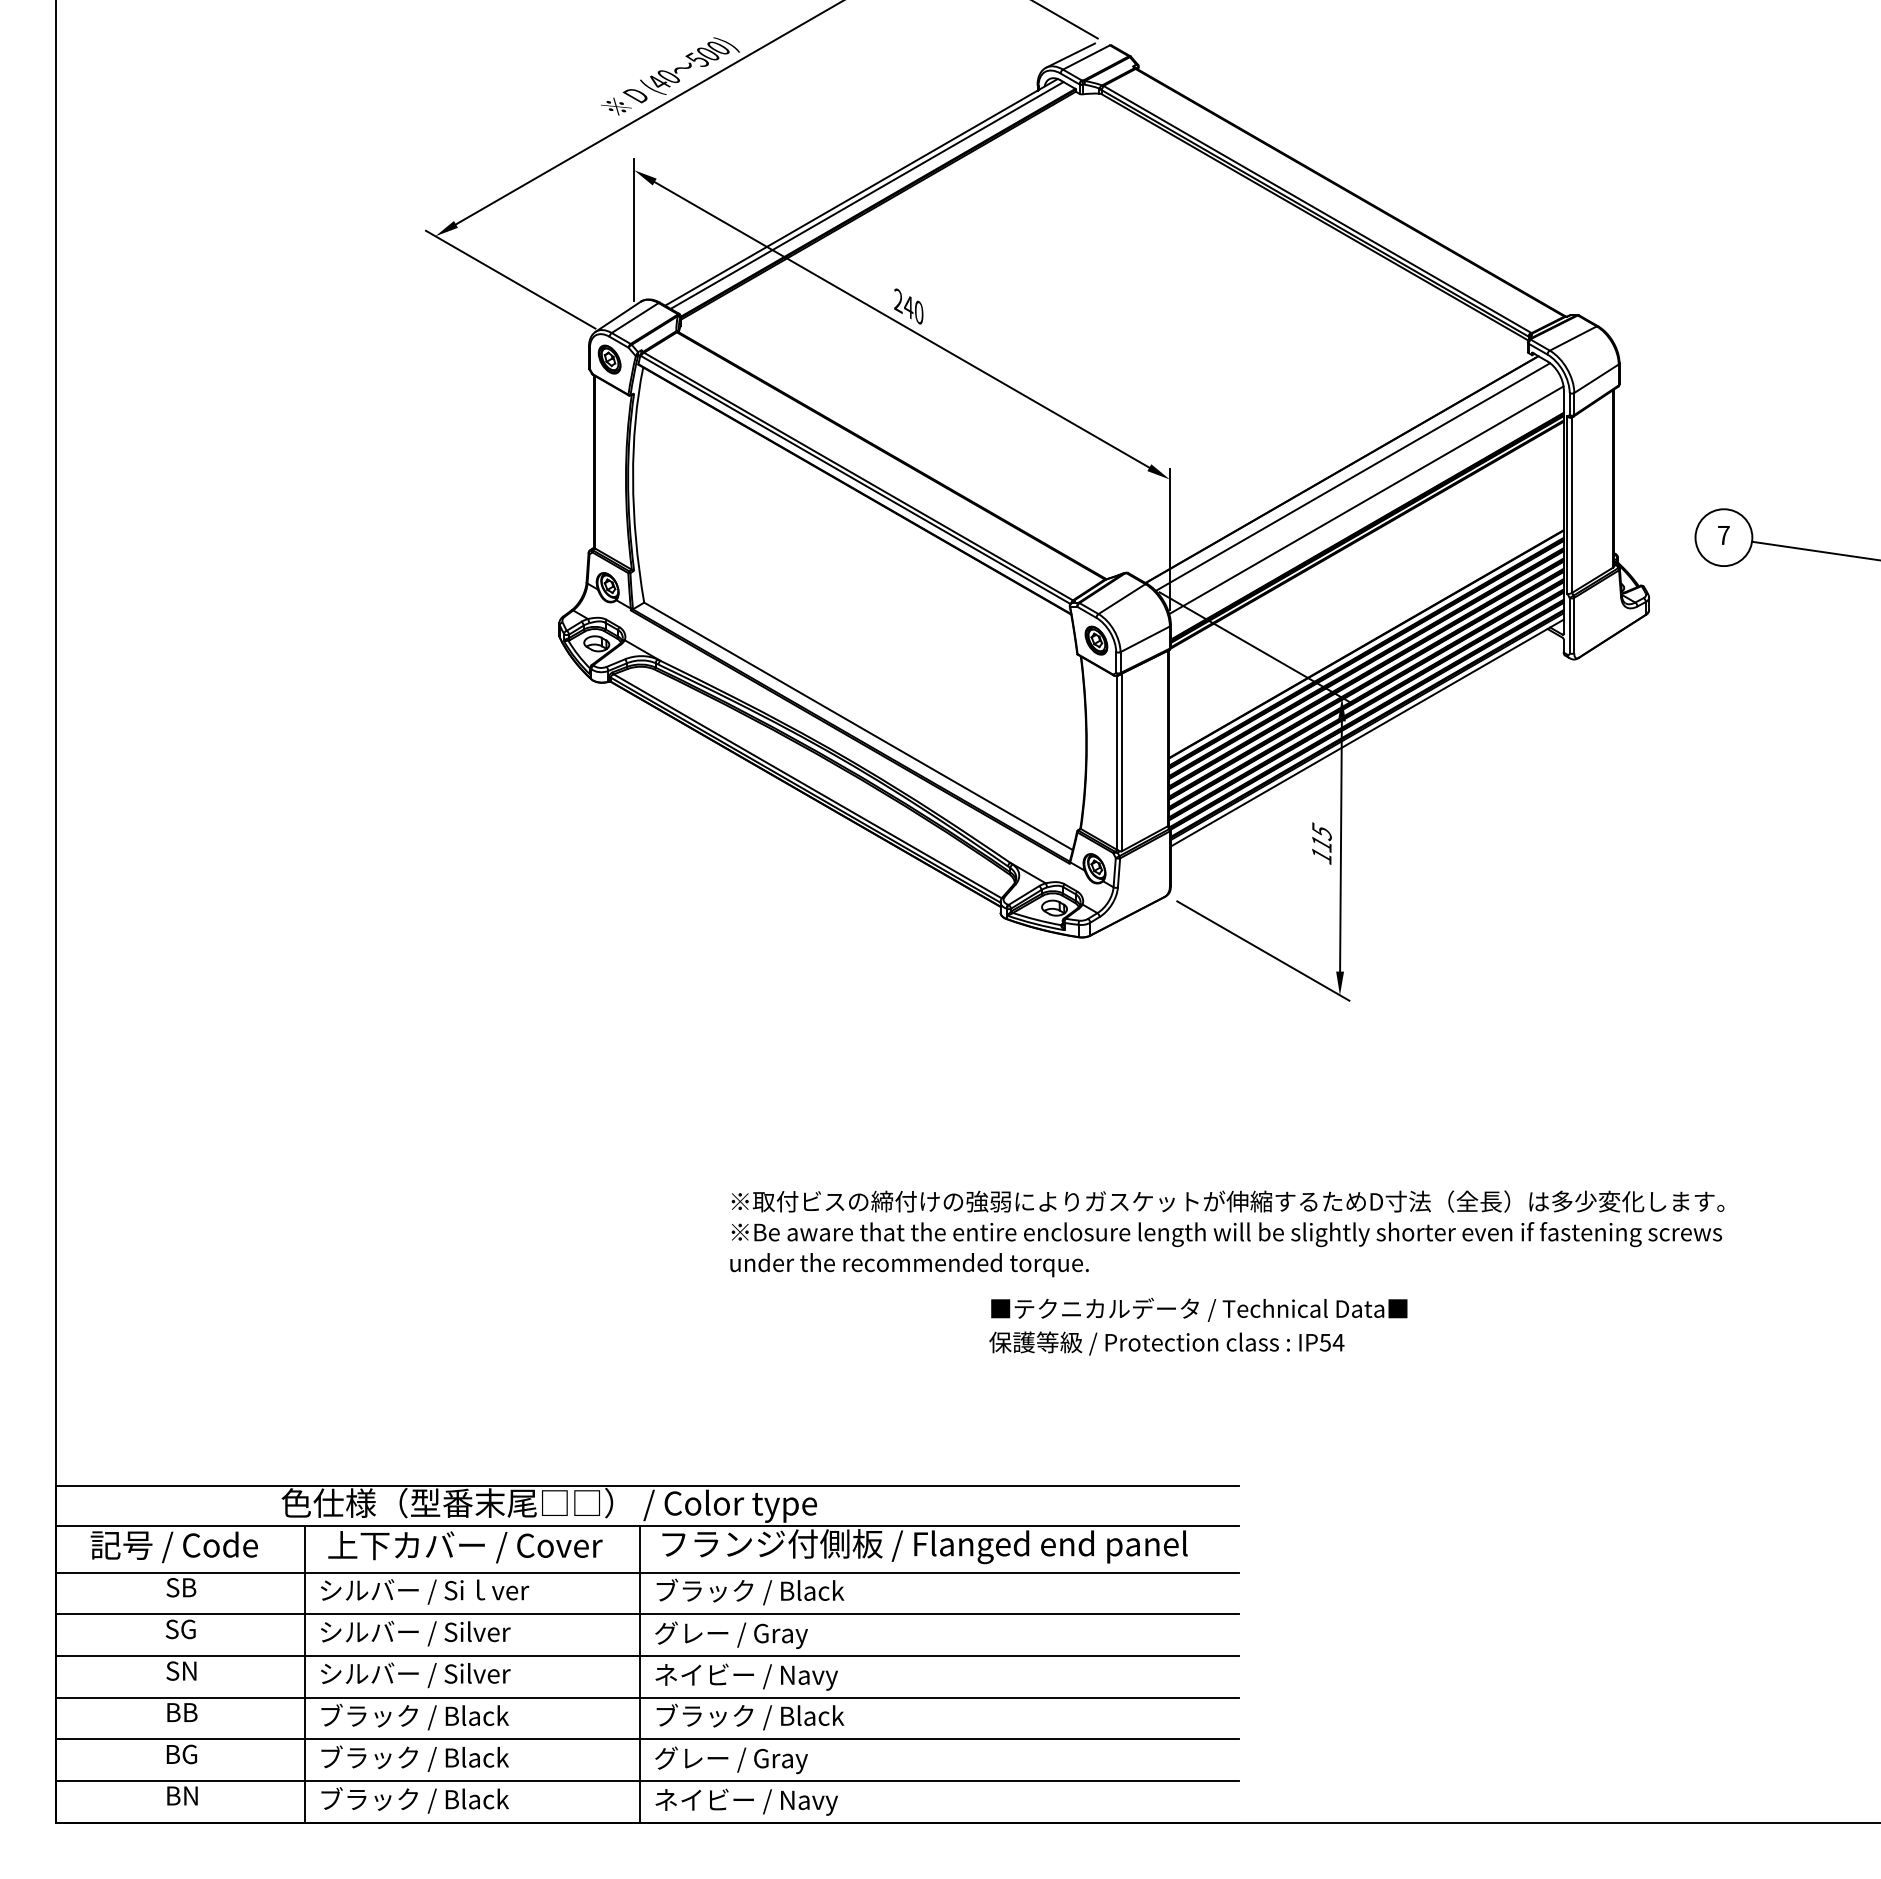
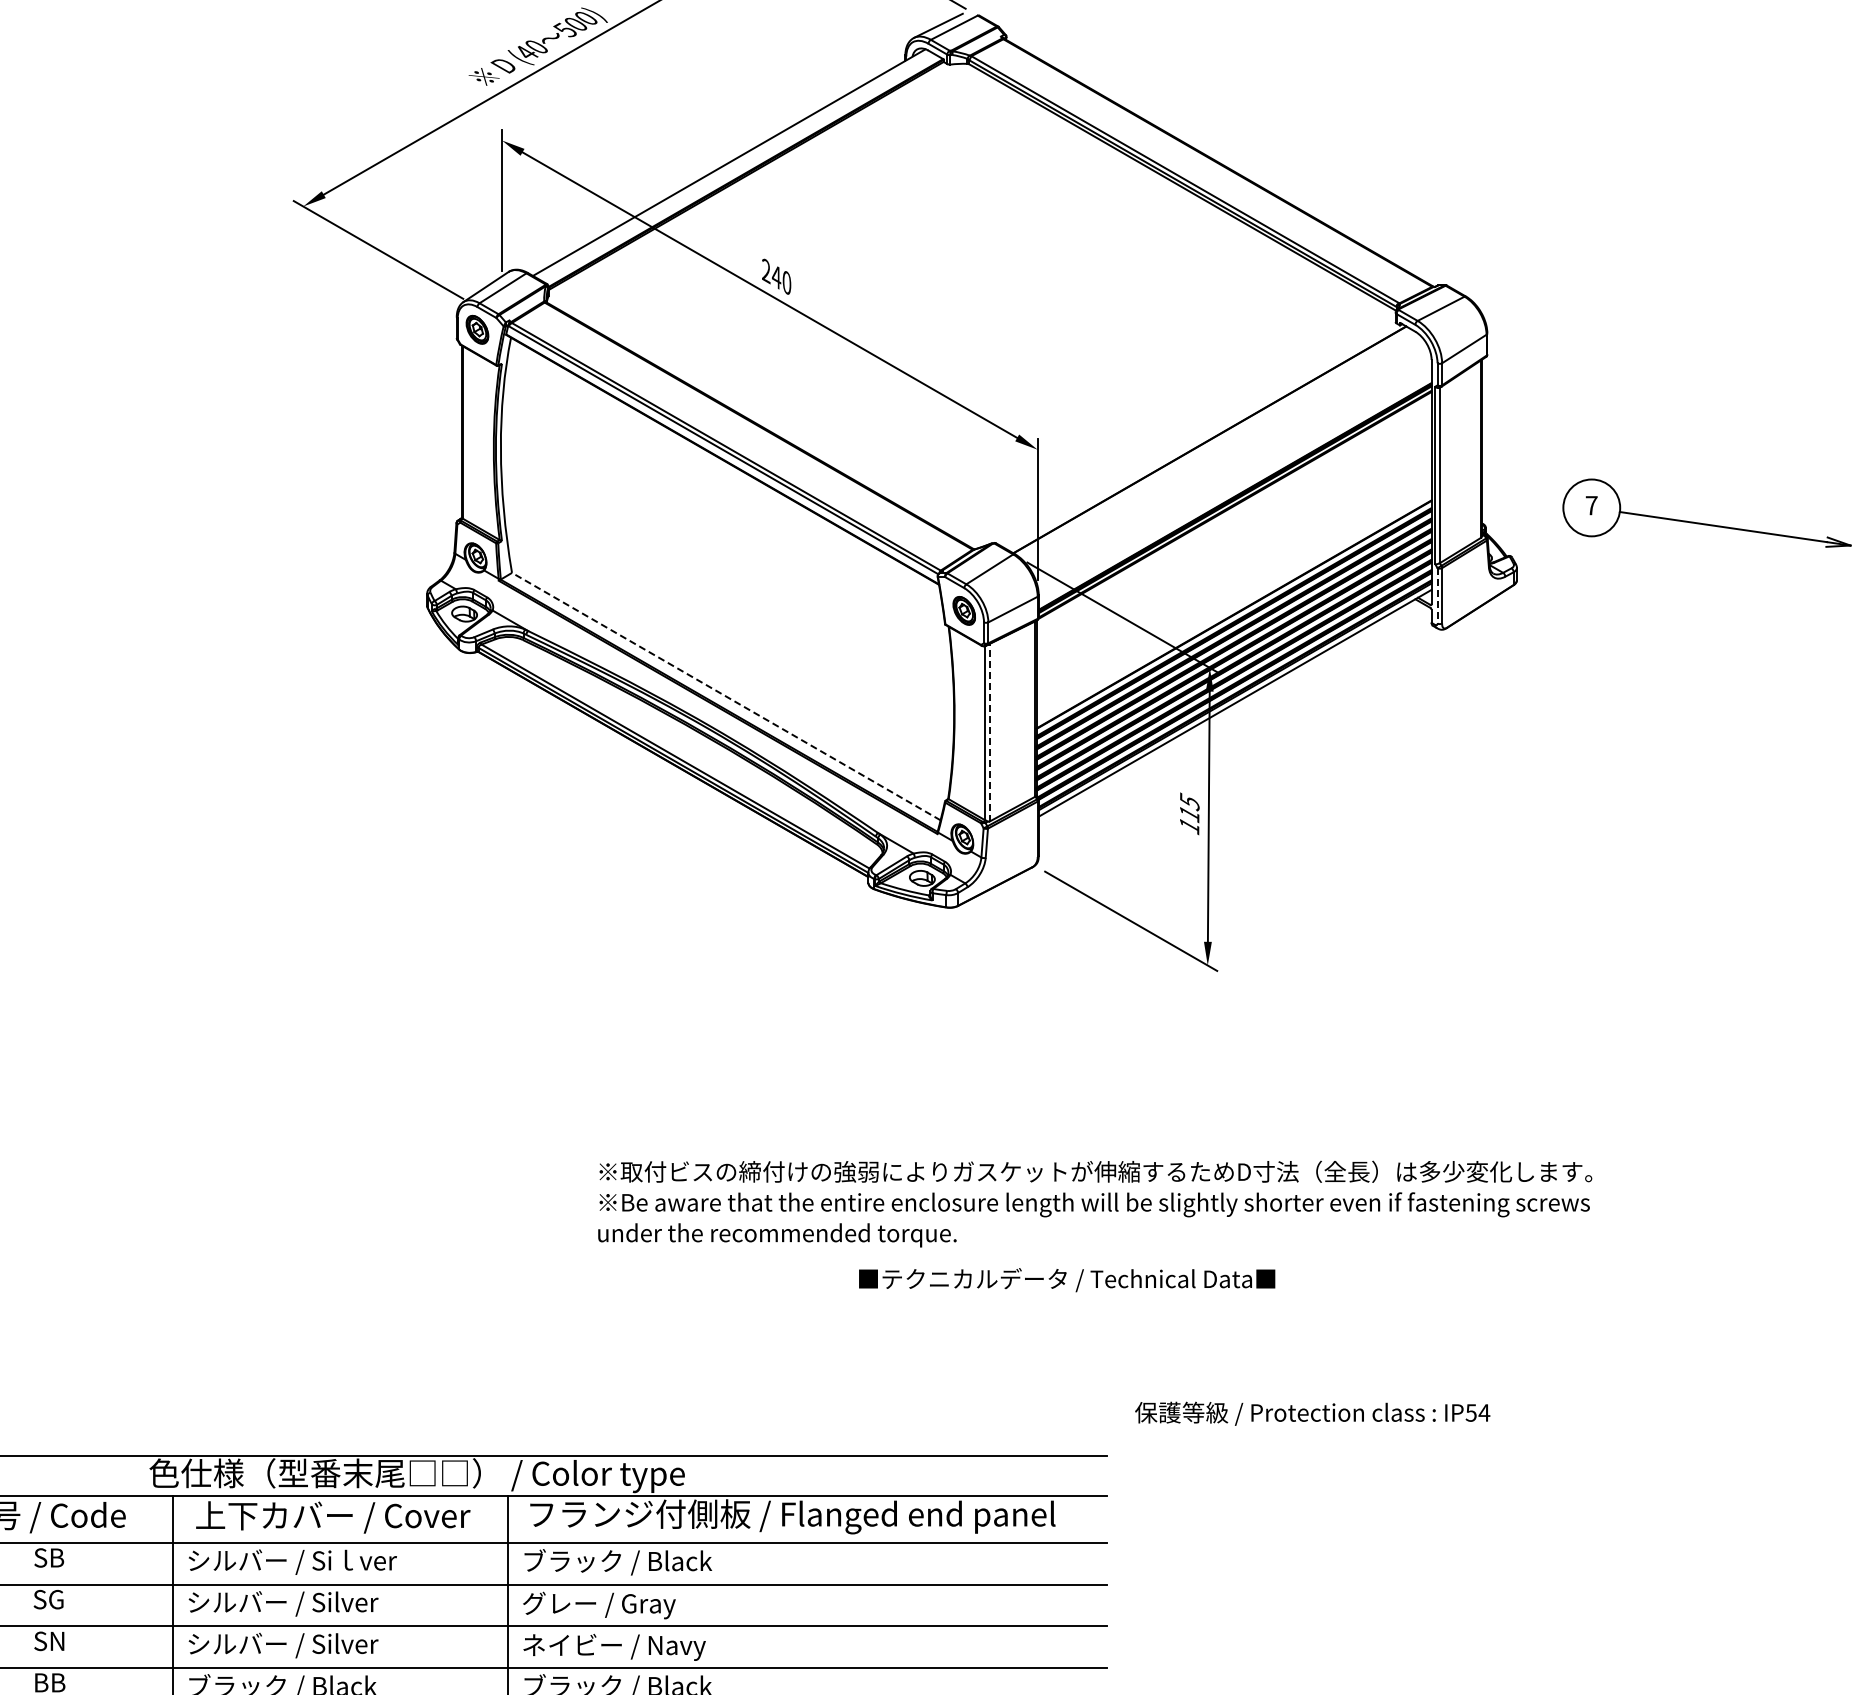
line: (866, 195) -> (734, 165), removed
line: (1352, 476) -> (1220, 446), removed
line: (1366, 500) -> (1234, 470), removed
line: (1569, 625) -> (1437, 595), solid -> dashed
line: (858, 726) -> (726, 696), solid -> dashed
line: (1121, 762) -> (989, 732), solid -> dashed
text: (1166, 1343) -> (1312, 1413), moved

